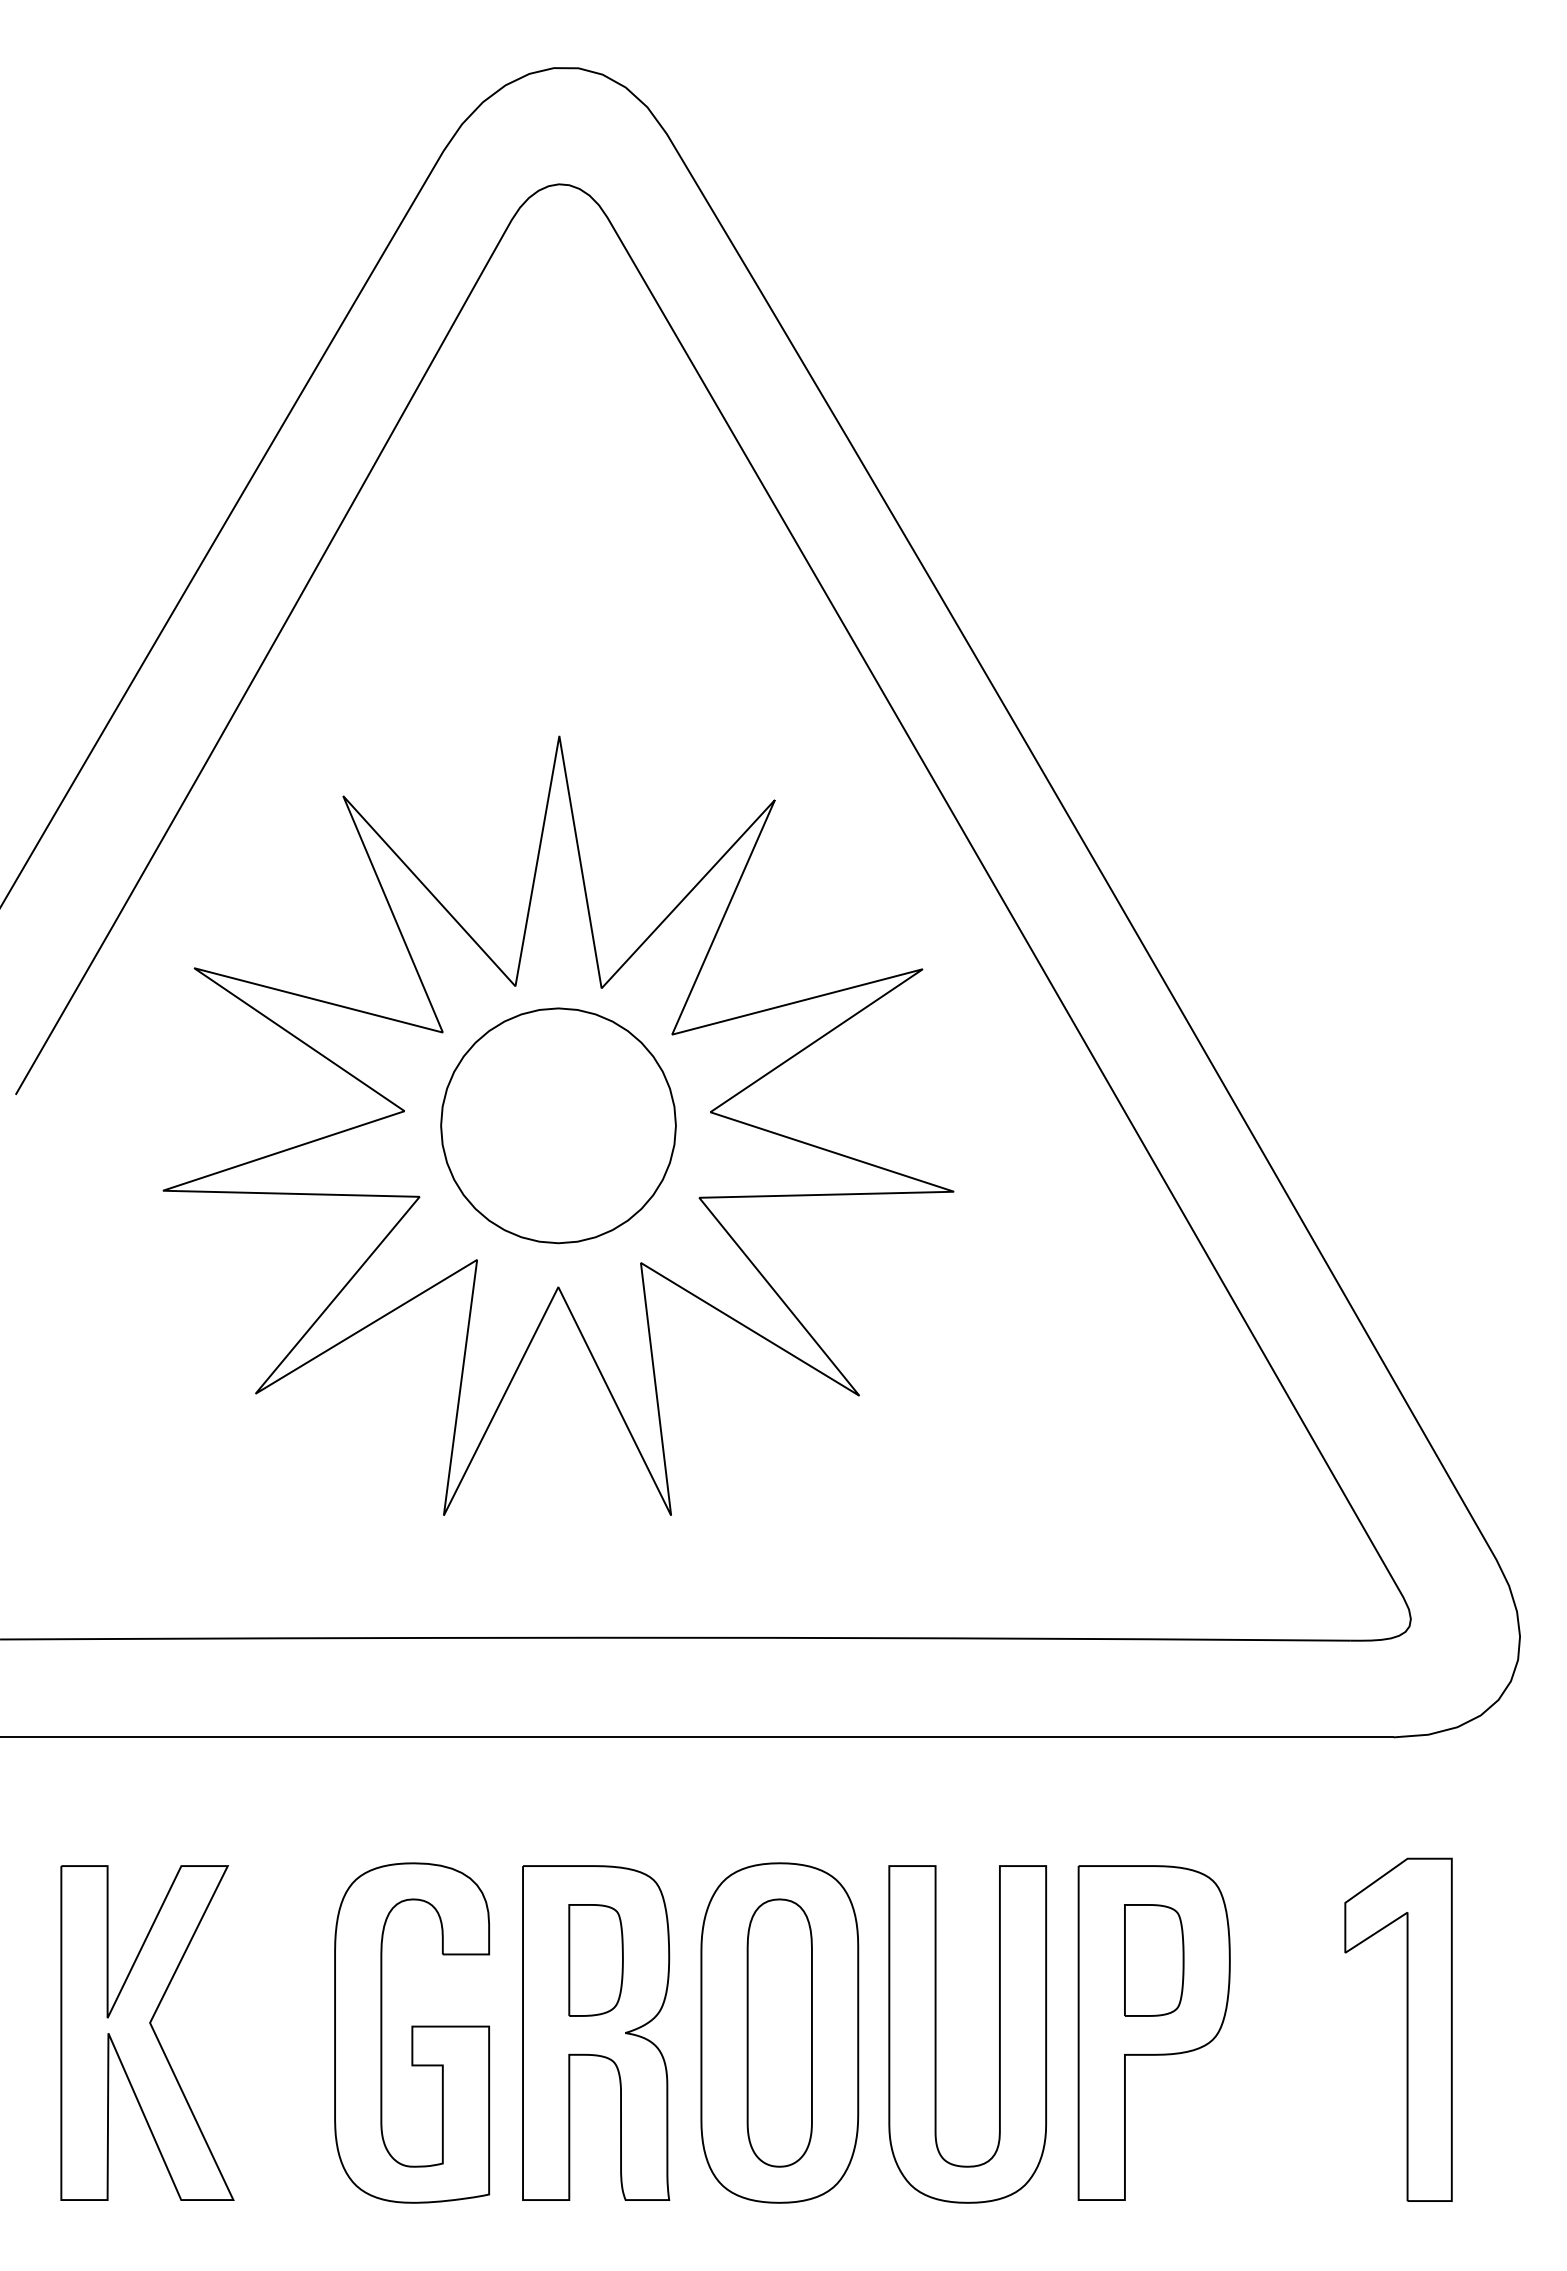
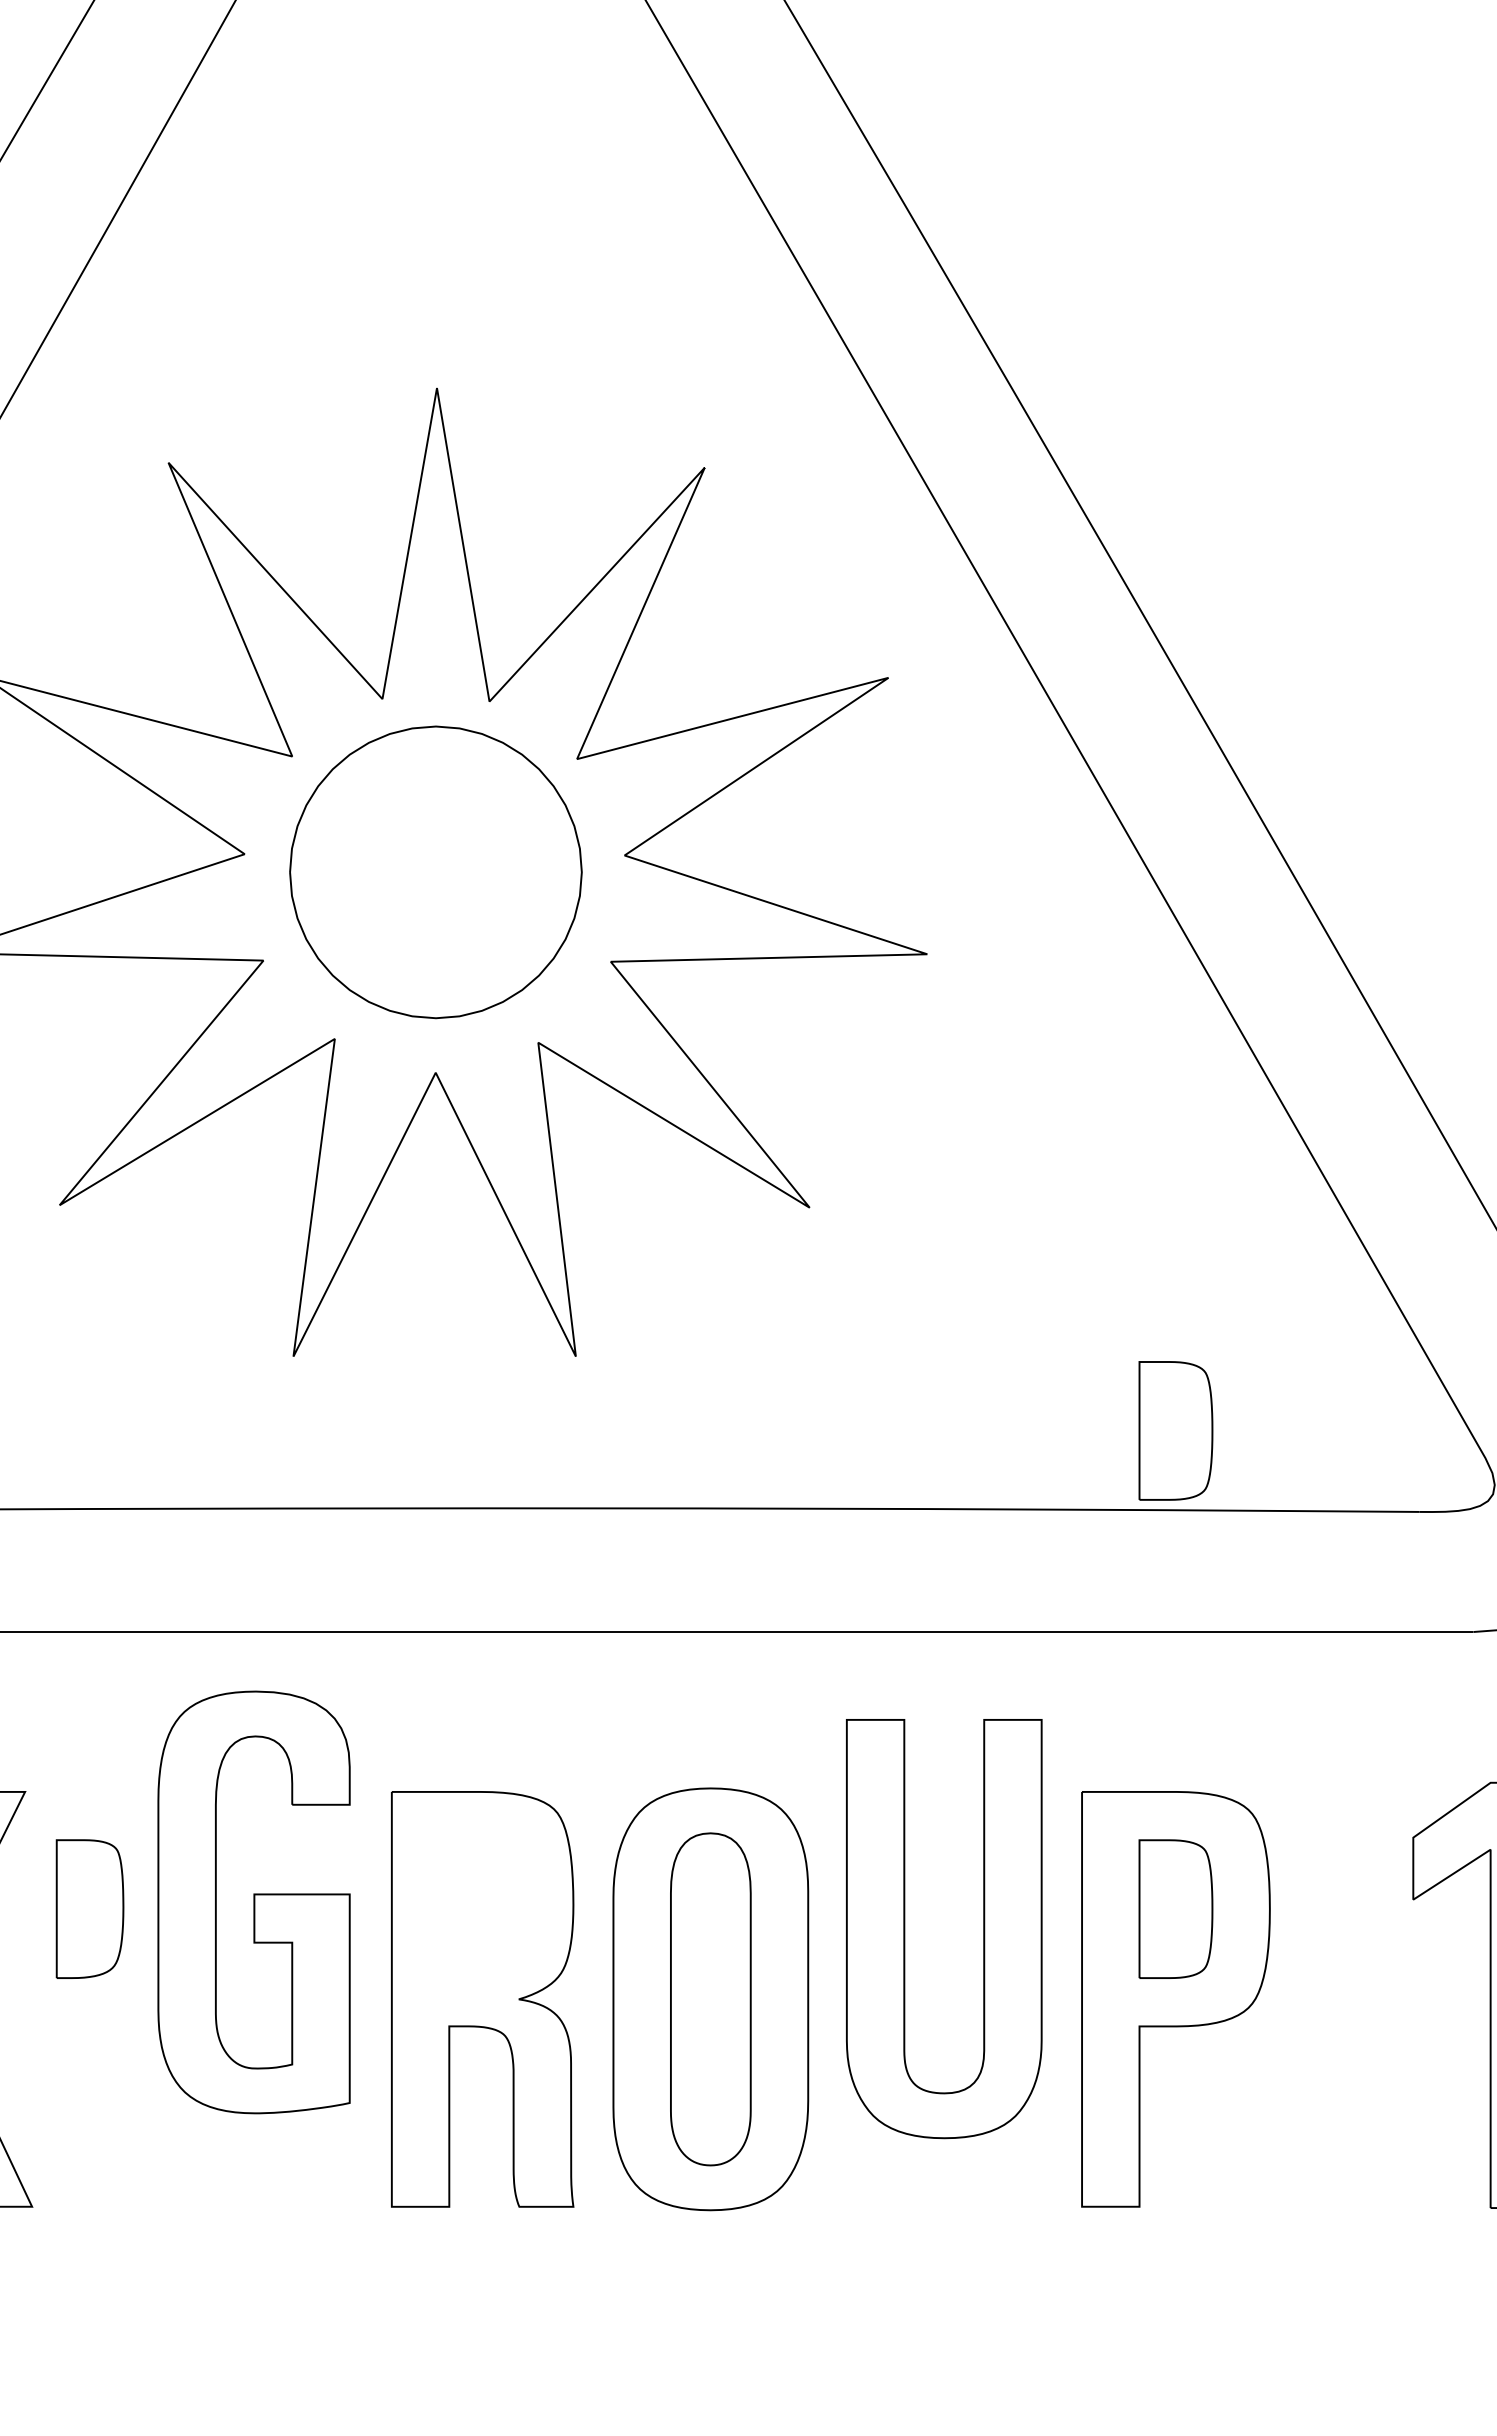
part: (1154, 1575) -> (1176, 1430), added
part: (595, 1960) -> (89, 1909), moved
part: (411, 2032) -> (253, 1901), moved
part: (936, 2034) -> (905, 1929), moved

